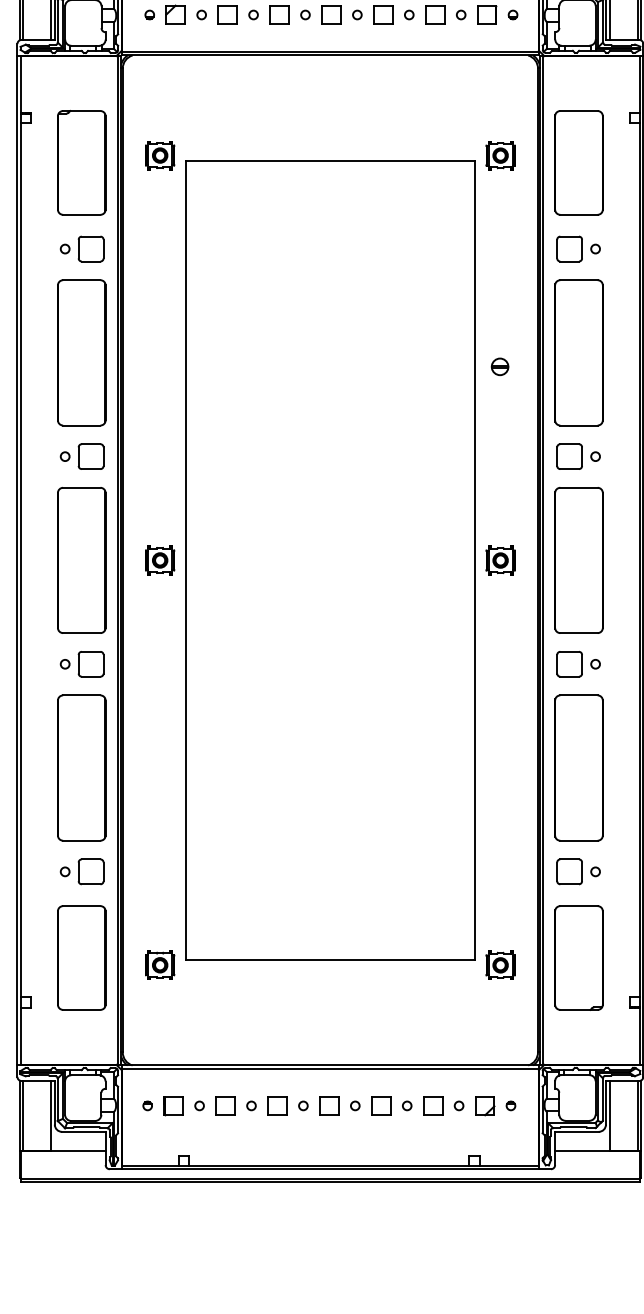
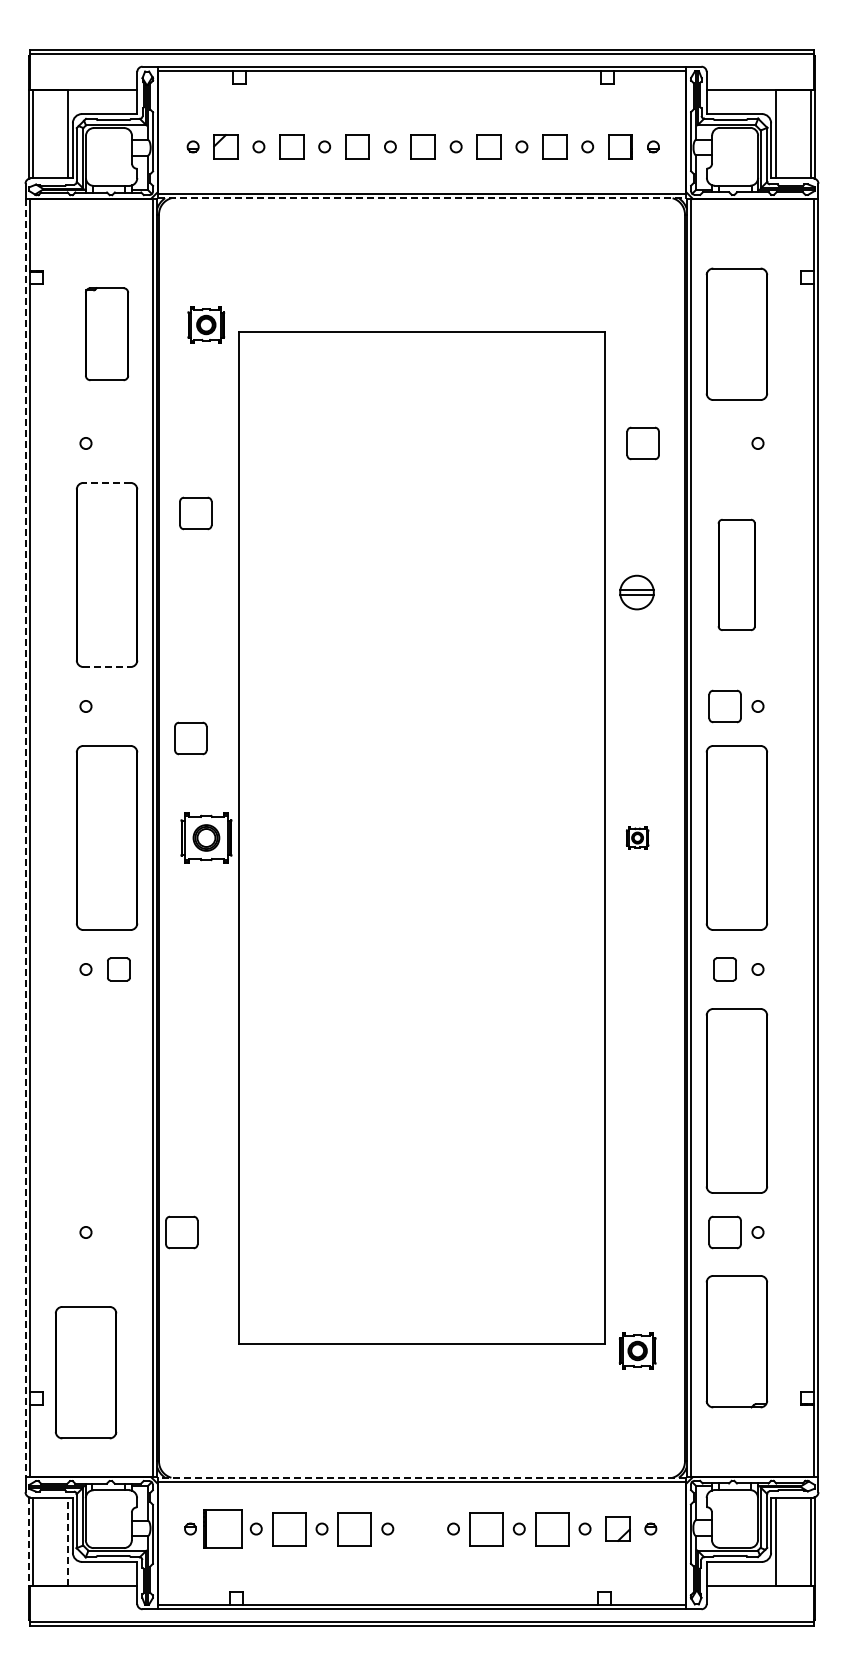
line: (330, 55) -> (422, 198), solid -> dashed
part: (500, 155) -> (637, 324), removed
part: (81, 162) -> (106, 333), size x0.7
part: (90, 249) -> (195, 513), moved
part: (569, 249) -> (642, 443), moved
line: (82, 279) -> (107, 482), solid -> dashed
part: (578, 352) -> (736, 574), size x0.6
part: (499, 366) -> (636, 592), size x1.6
line: (82, 425) -> (107, 667), solid -> dashed
part: (90, 456) -> (190, 738), moved
line: (17, 560) -> (25, 838), solid -> dashed
part: (159, 560) -> (205, 837), size x1.4
part: (500, 560) -> (637, 837), size x0.6
part: (90, 664) -> (118, 969), size x0.7
part: (569, 664) -> (724, 969), size x0.7
part: (82, 767) -> (107, 1100), removed
part: (90, 871) -> (181, 1232), moved
part: (81, 957) -> (85, 1372), moved
part: (160, 964) -> (206, 1350), removed
line: (330, 1065) -> (421, 1477), solid -> dashed
part: (173, 1105) -> (223, 1528), size x1.6
part: (225, 1105) -> (288, 1528), size x1.4
part: (277, 1105) -> (354, 1528), size x1.4
part: (329, 1105) -> (420, 1528), removed
part: (381, 1105) -> (486, 1528), size x1.4
part: (432, 1105) -> (551, 1528), size x1.4
line: (19, 1115) -> (28, 1541), solid -> dashed
line: (51, 1115) -> (68, 1541), solid -> dashed

